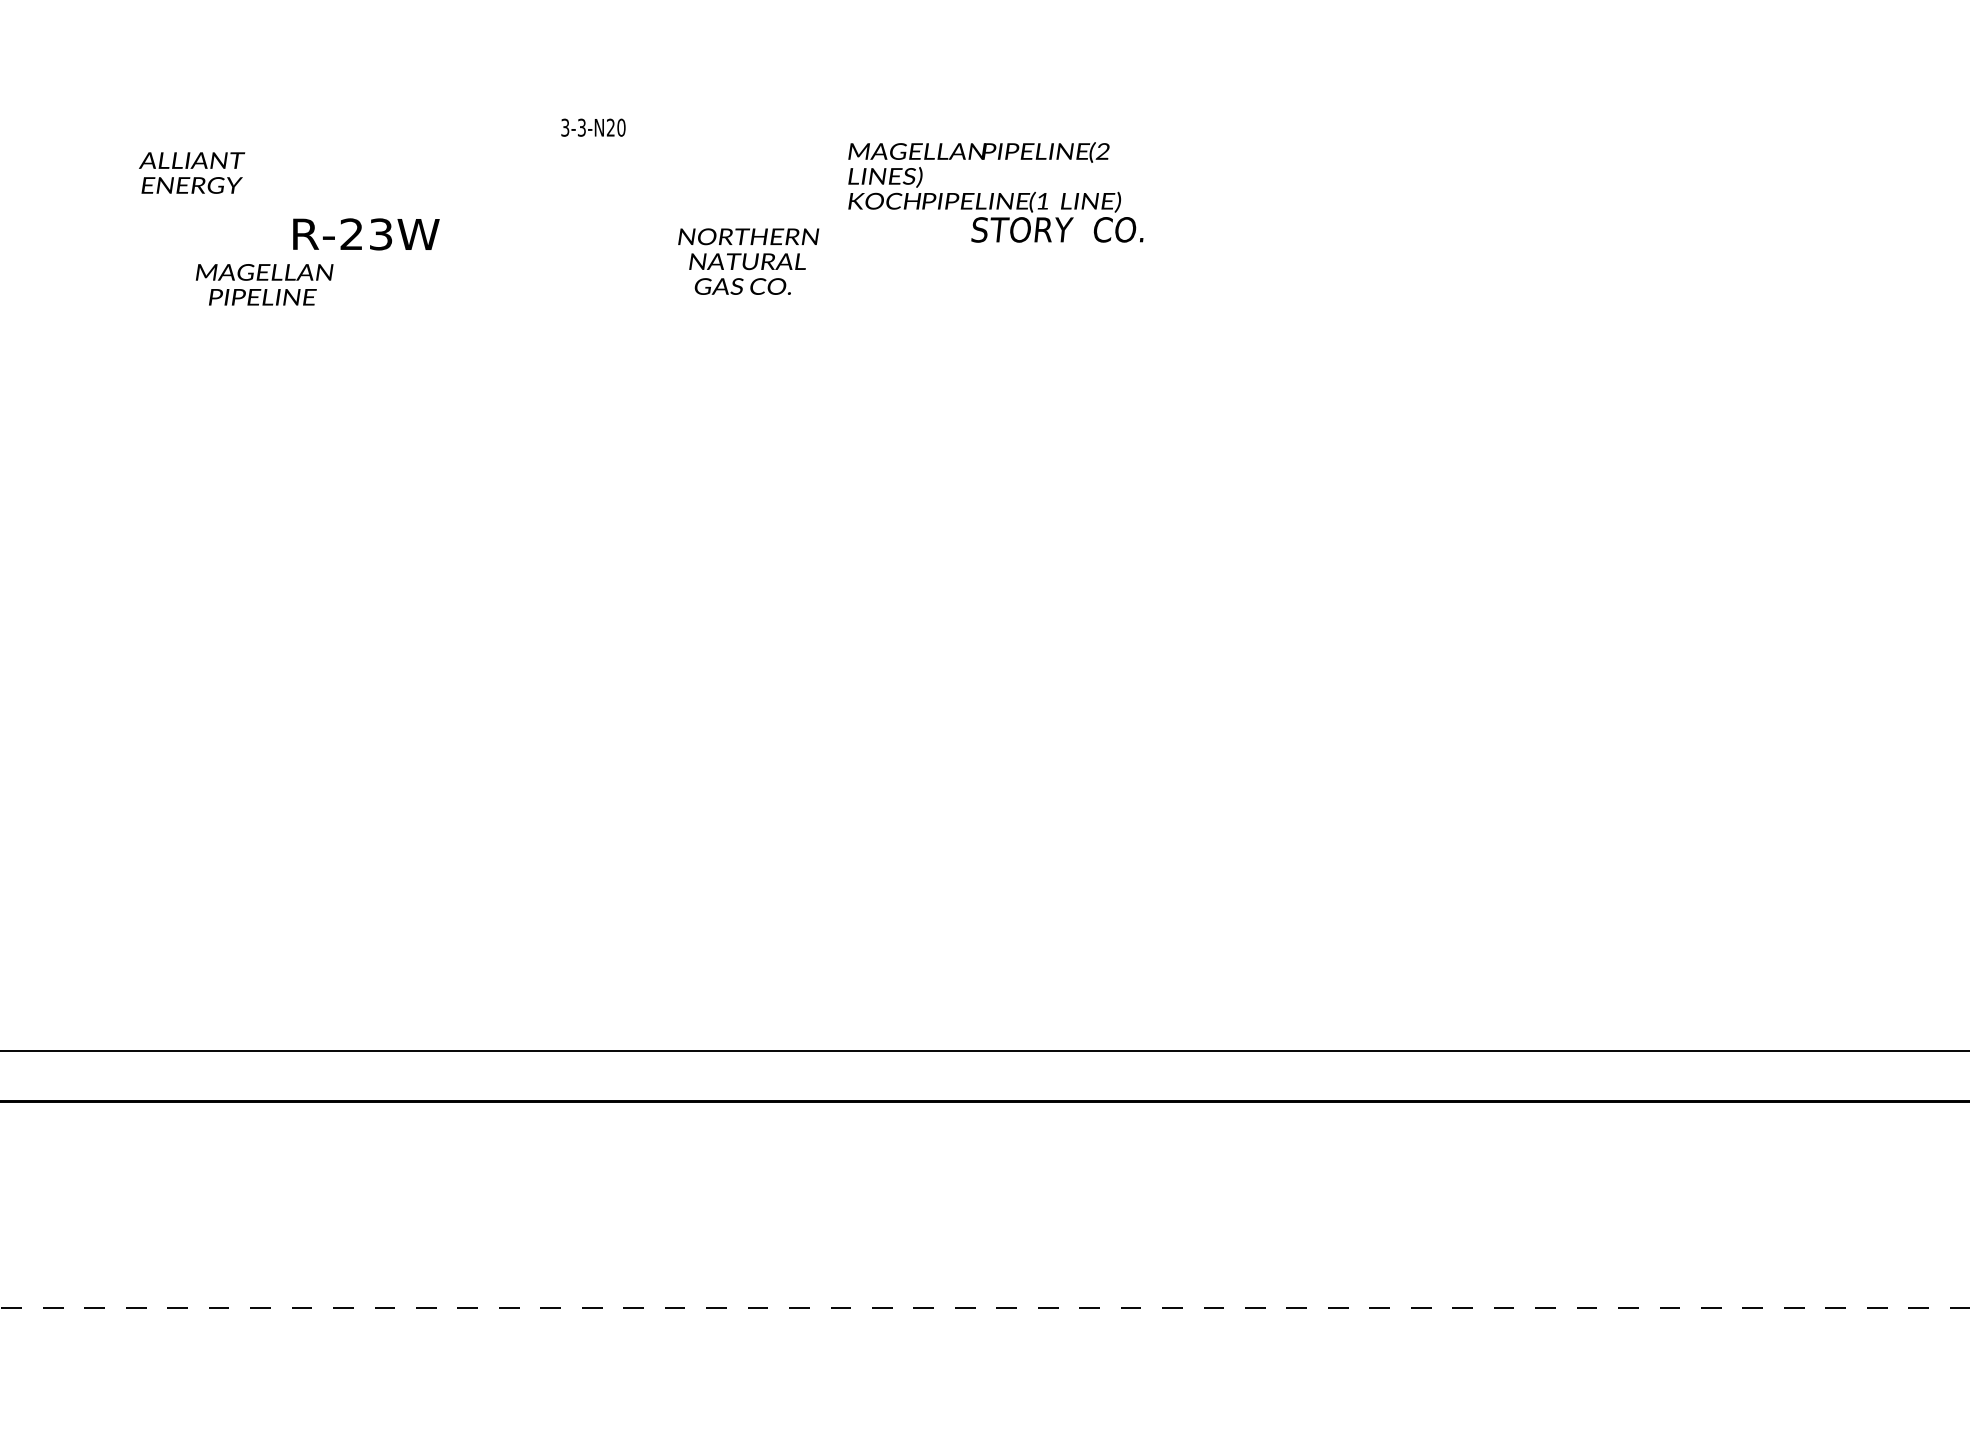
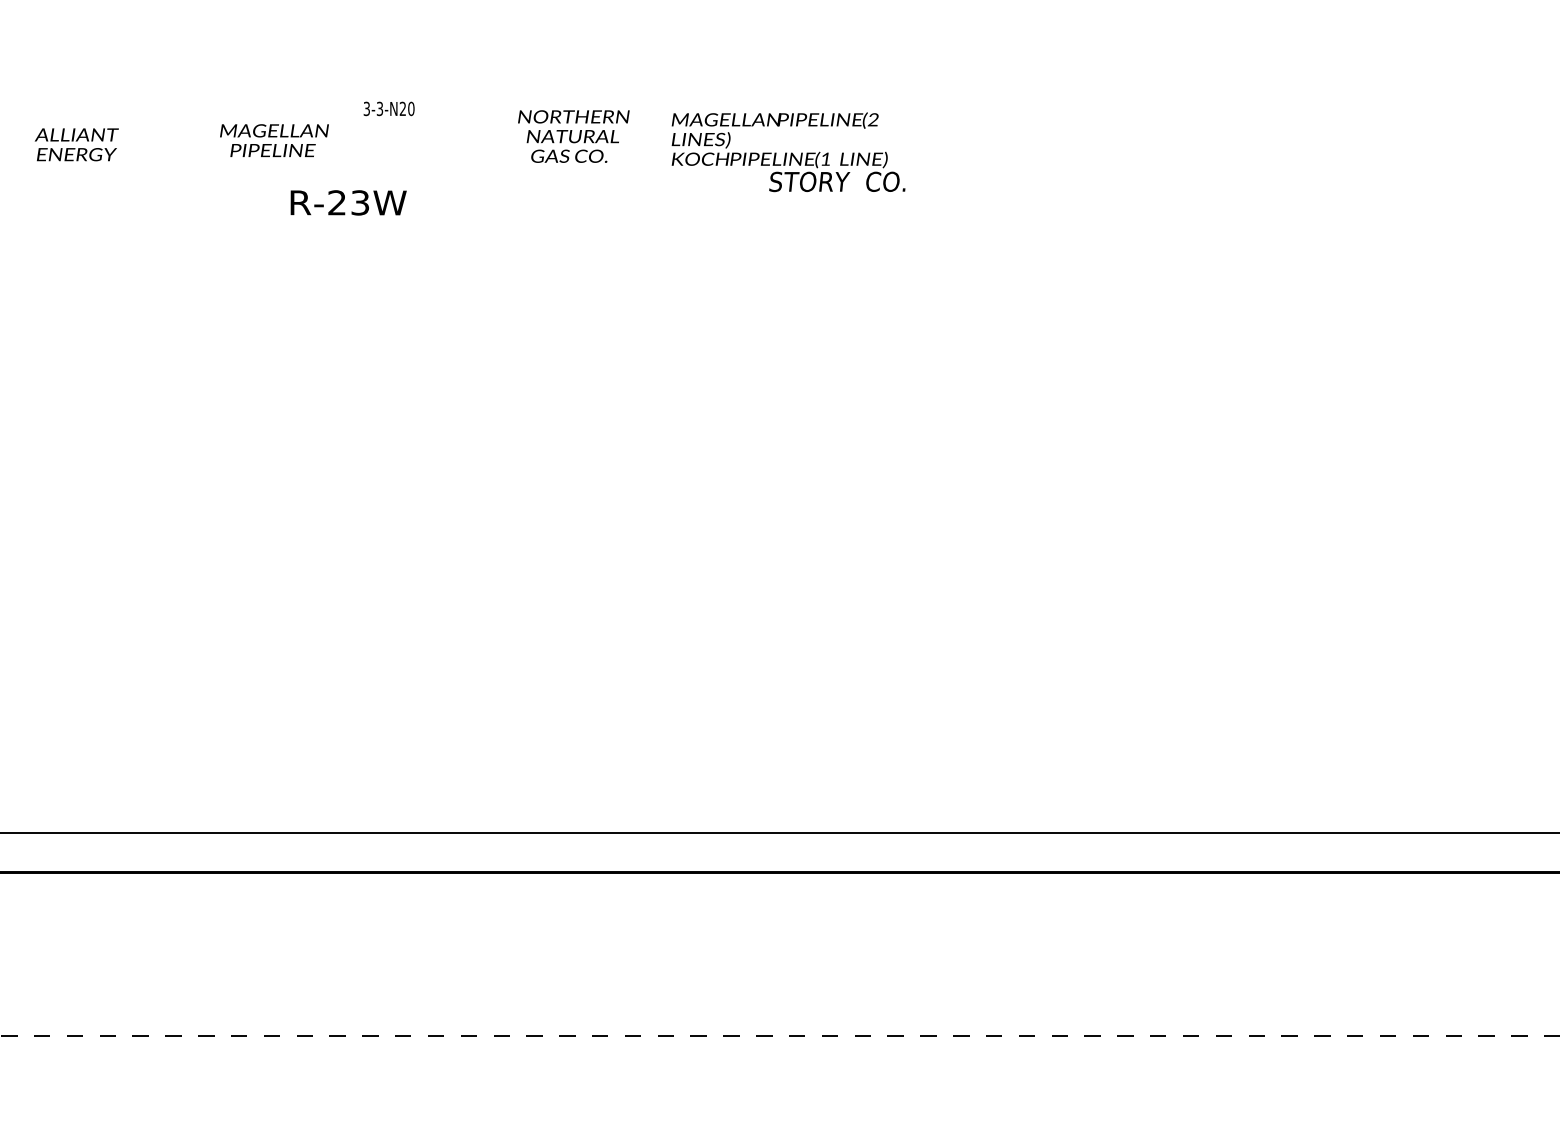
text: (593, 127) -> (389, 108), moved
text: (192, 172) -> (77, 144), moved
text: (366, 234) -> (348, 202), moved
text: (748, 261) -> (573, 136), moved
text: (264, 284) -> (274, 140), moved

